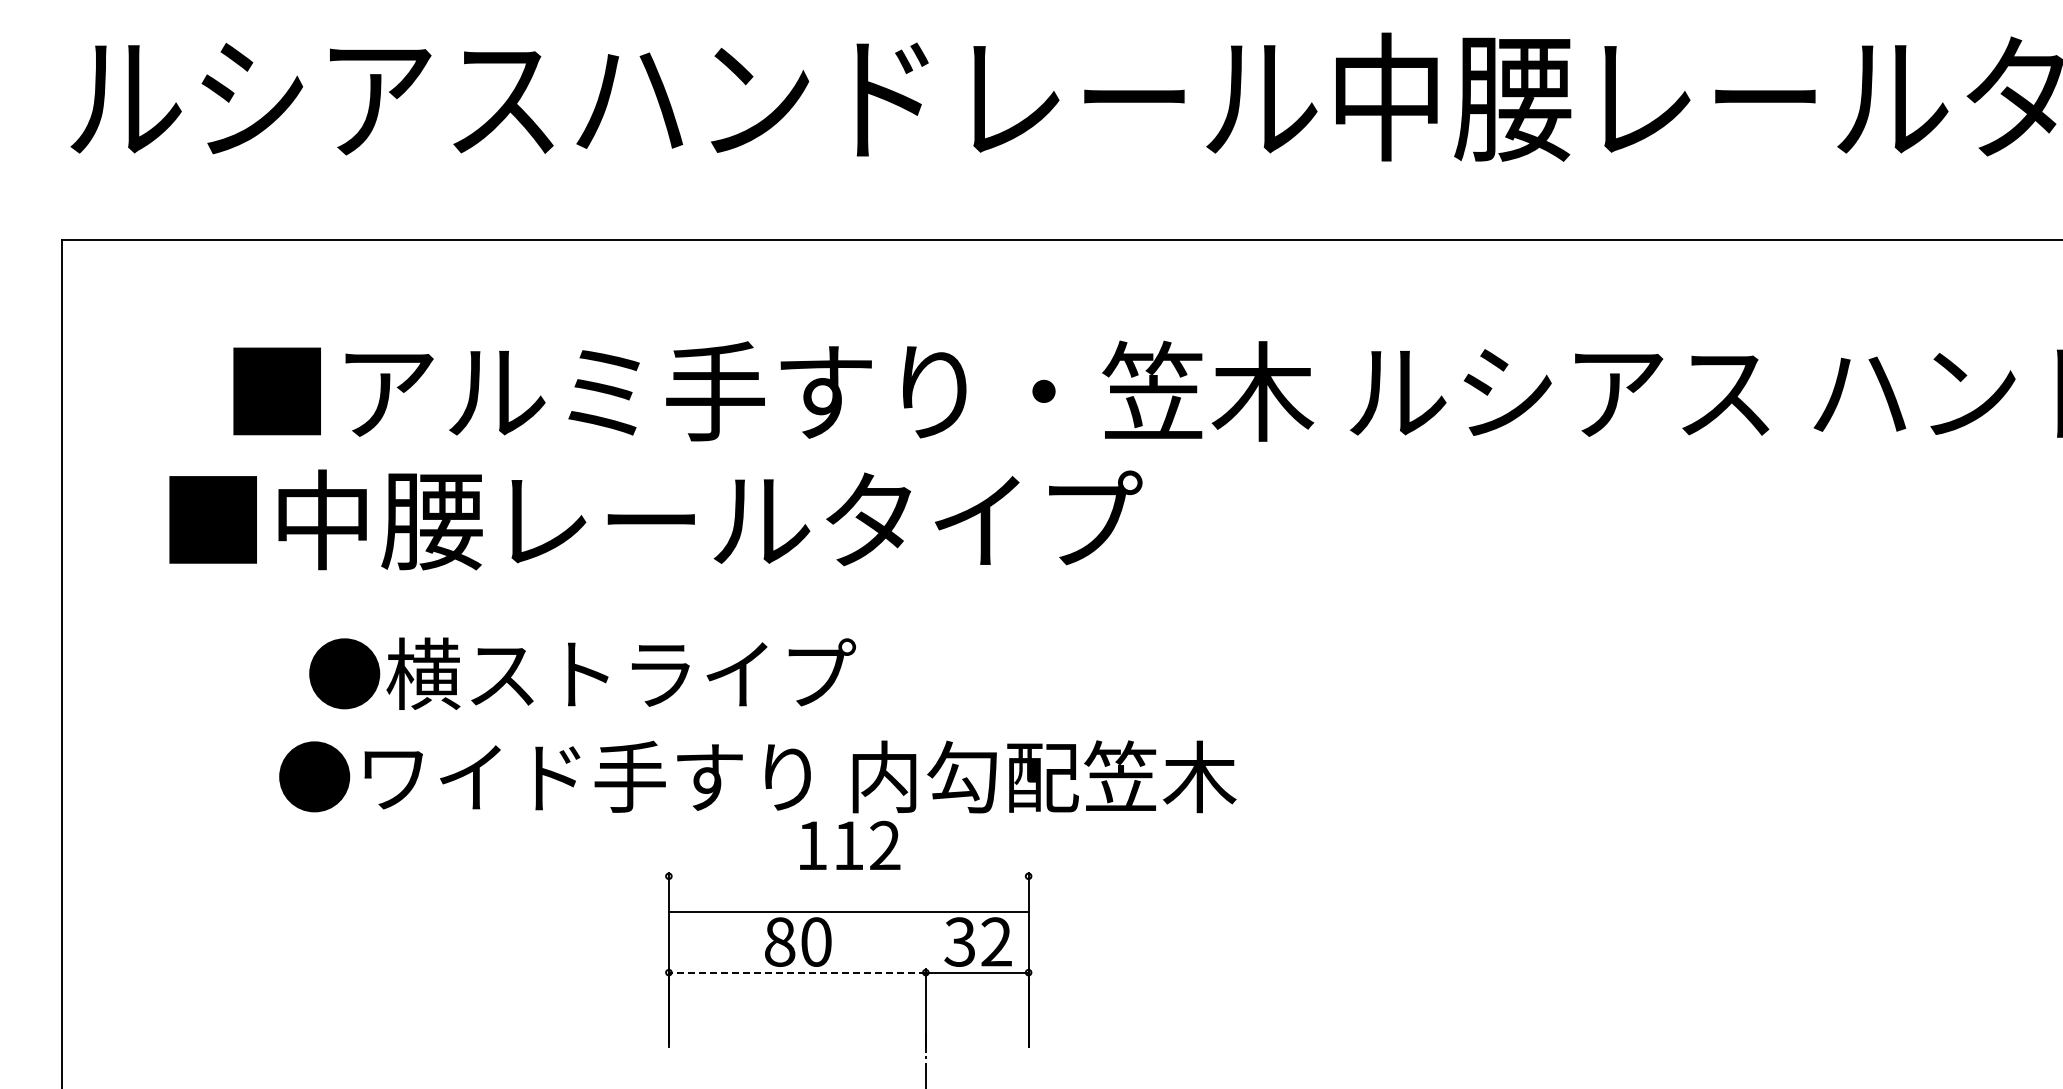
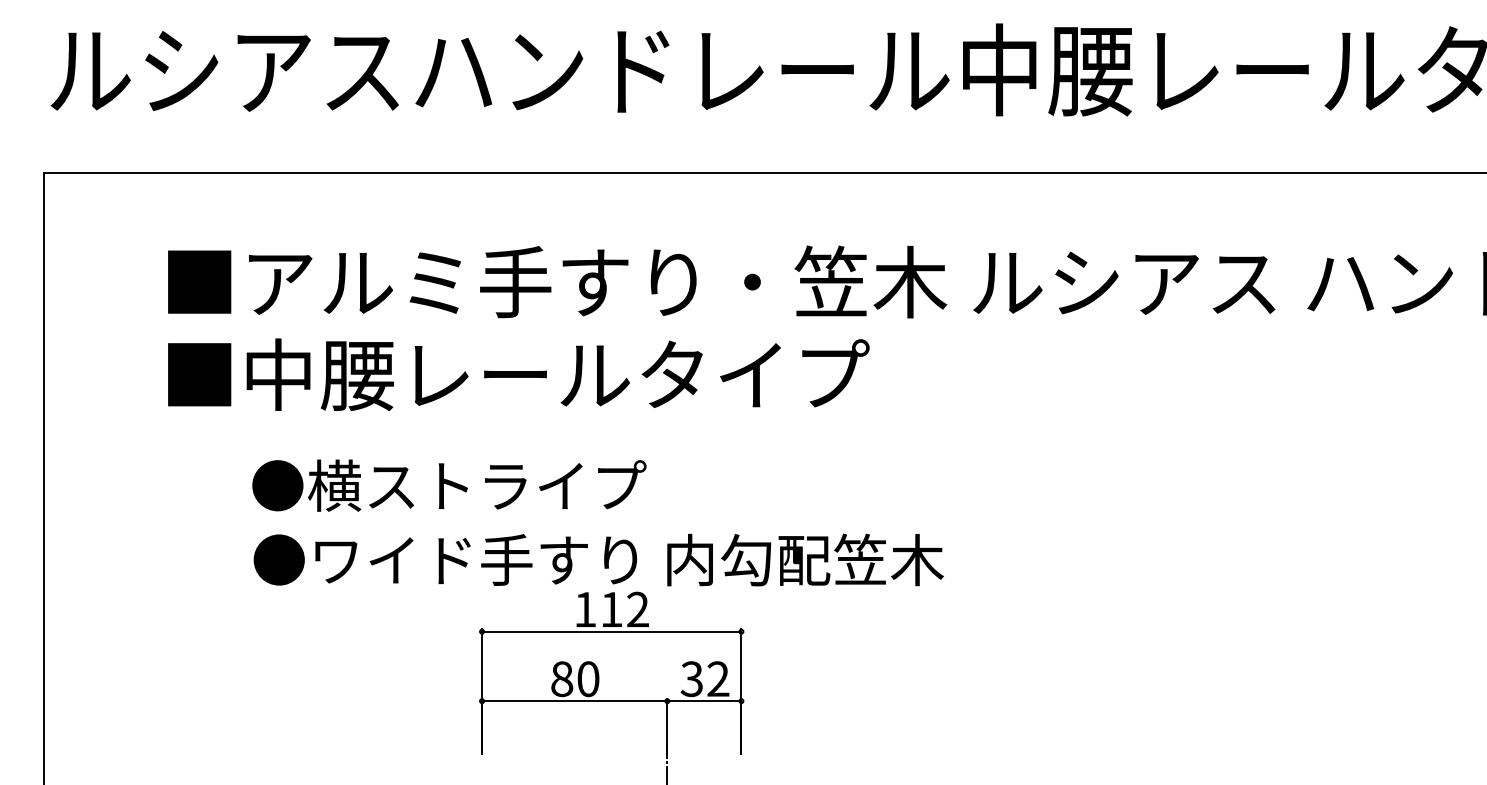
text: (655, 519) -> (518, 374), moved
text: (582, 673) -> (449, 485), moved
text: (757, 776) -> (598, 559), moved
line: (848, 912) -> (611, 631), moved
line: (796, 972) -> (574, 701), dashed -> solid

